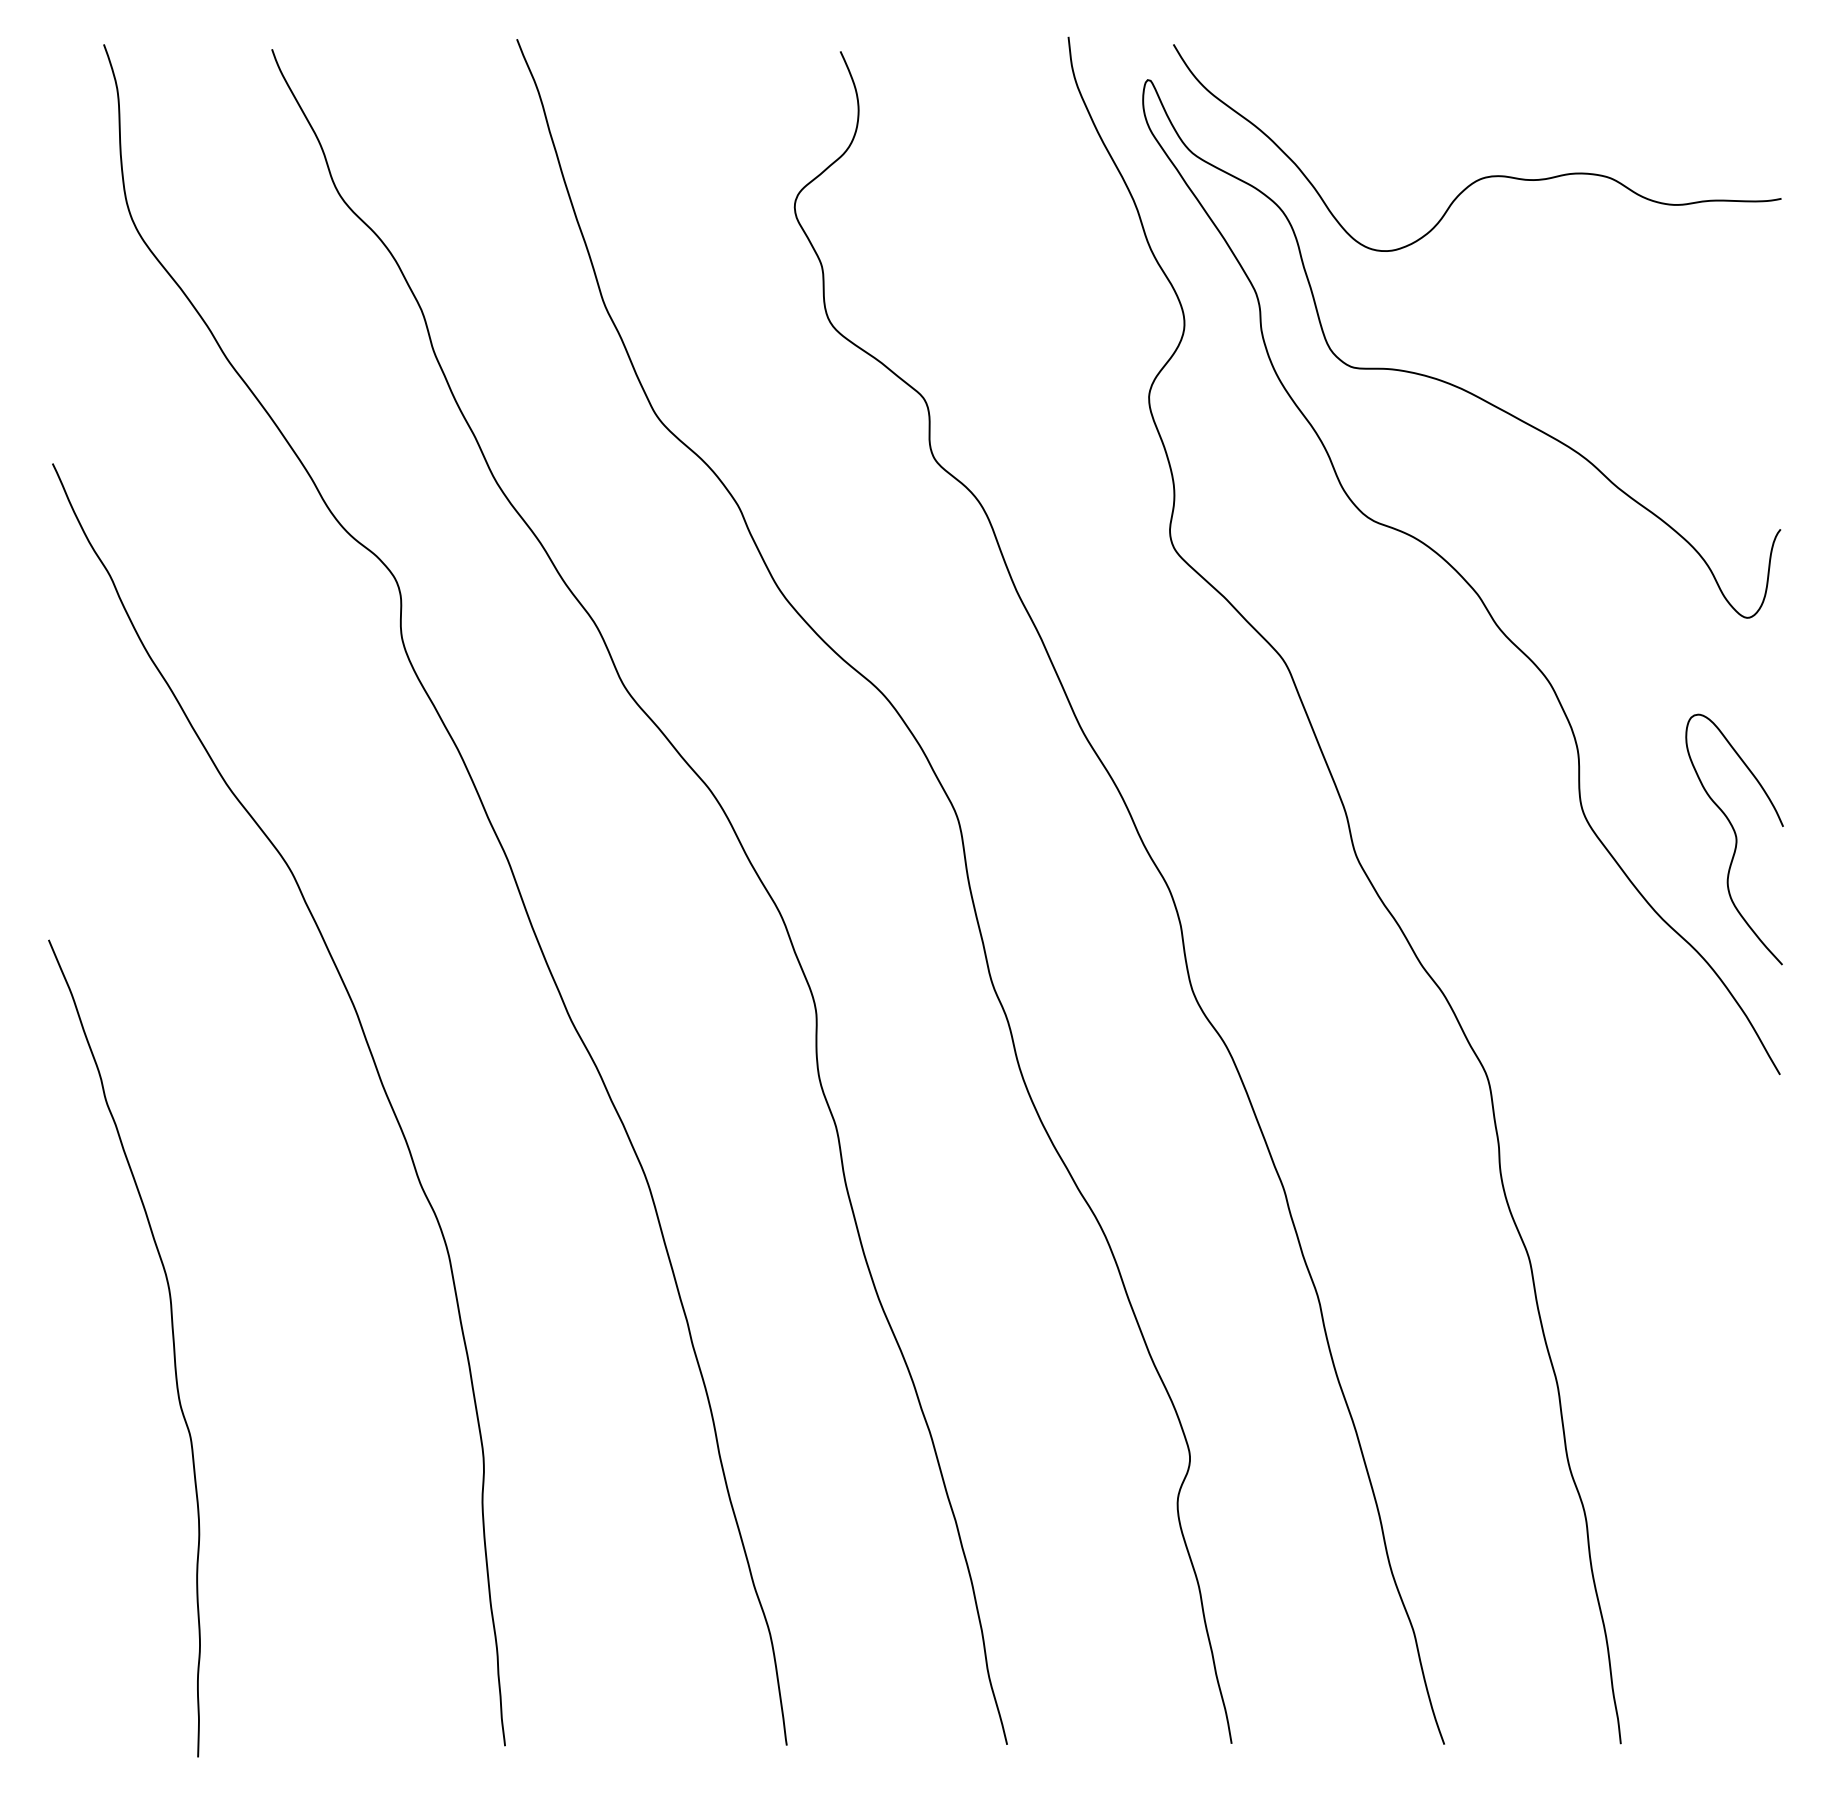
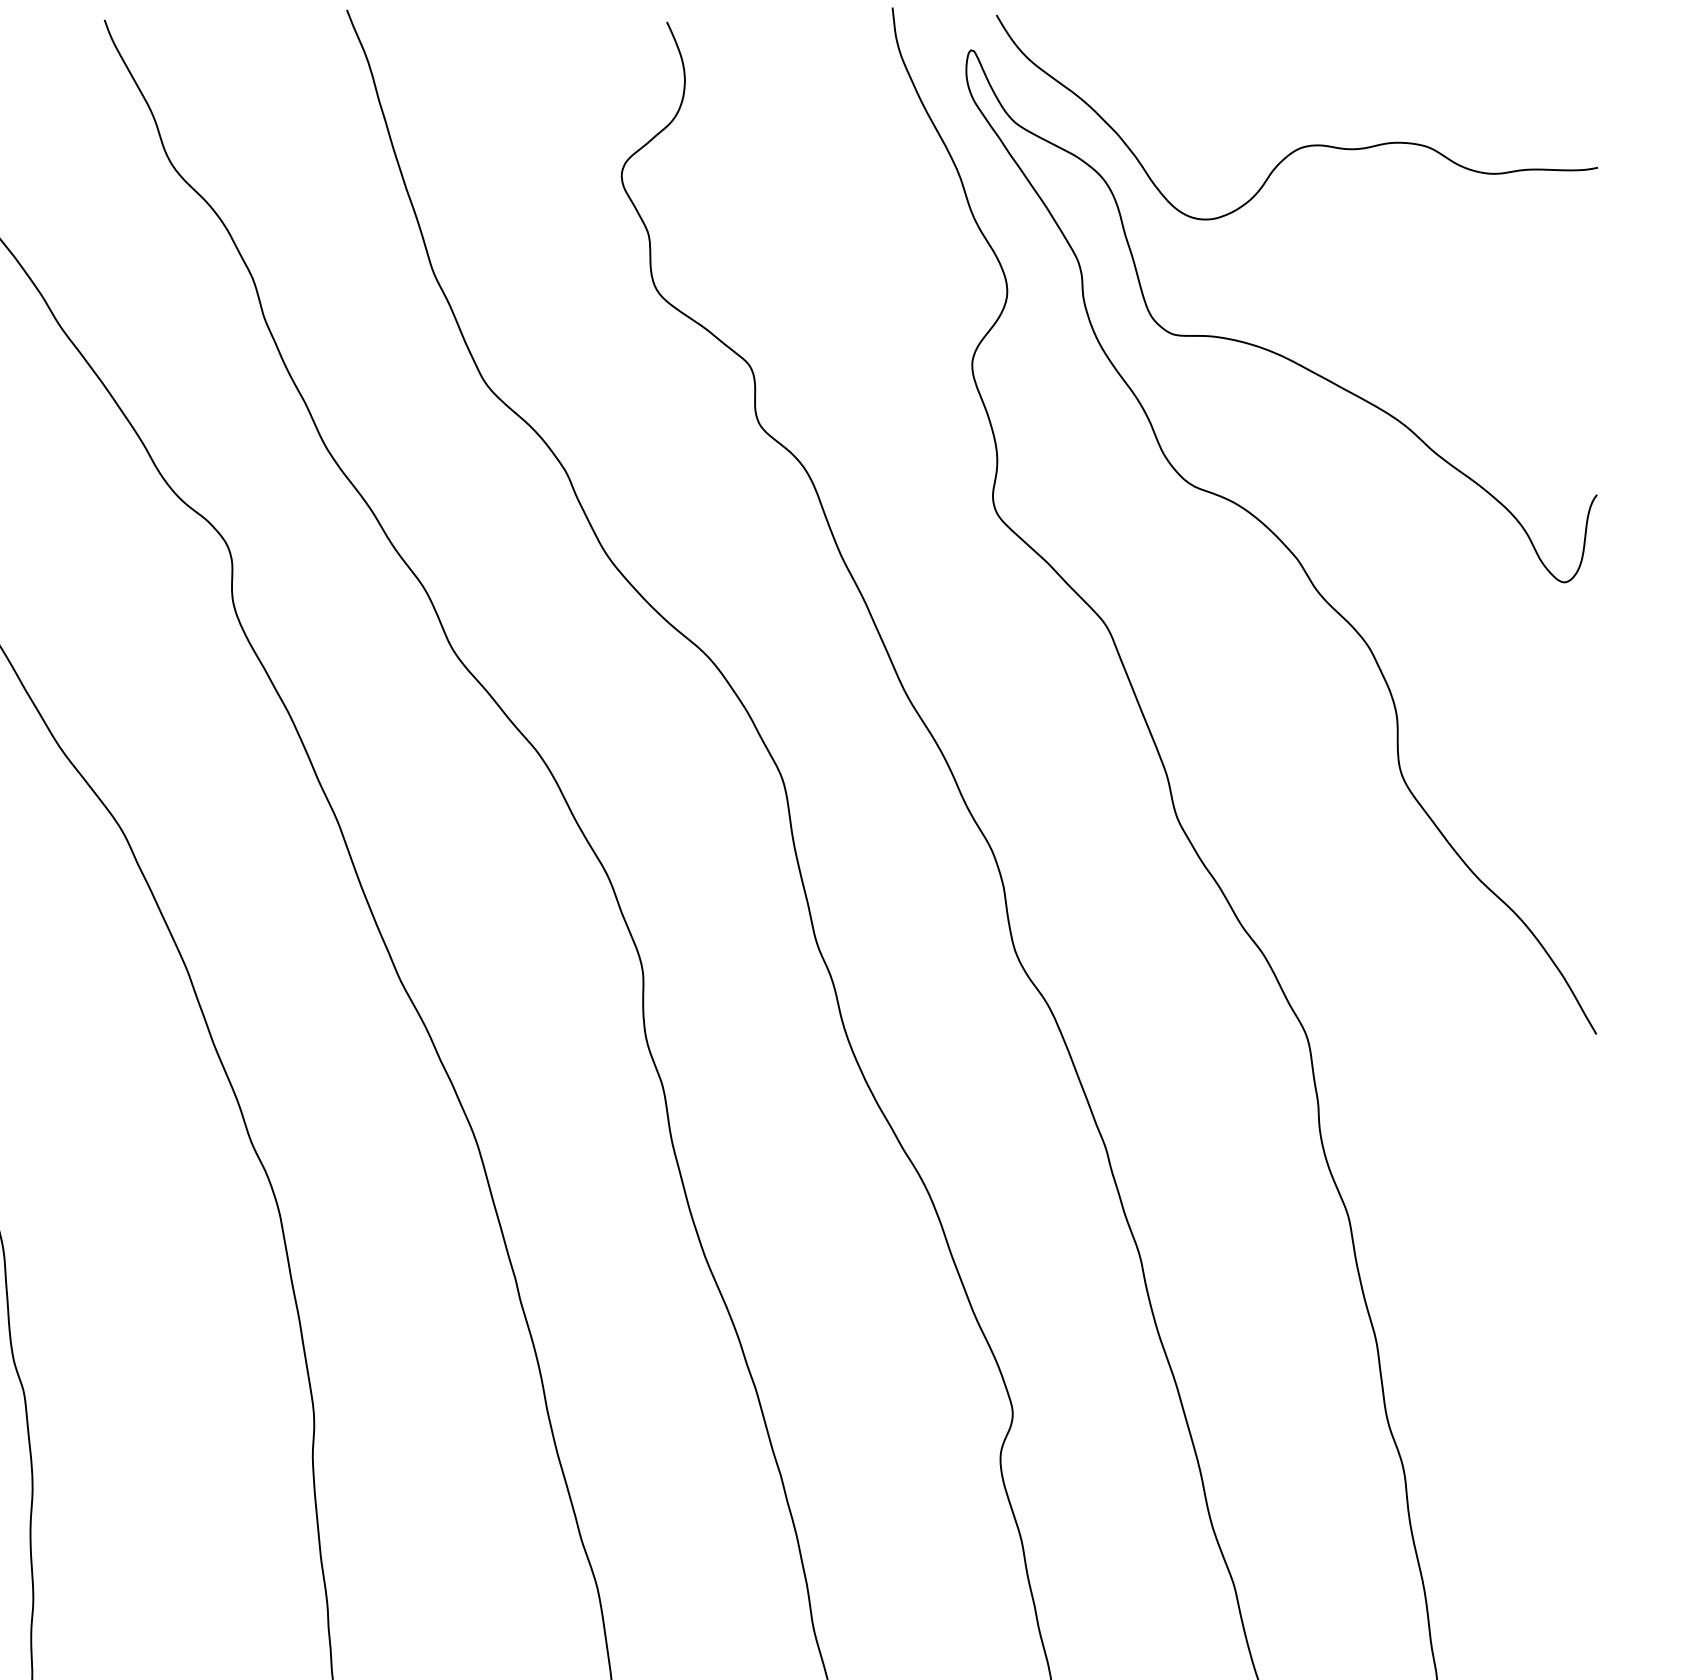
curve: (1735, 839) -> (1552, 801), removed

